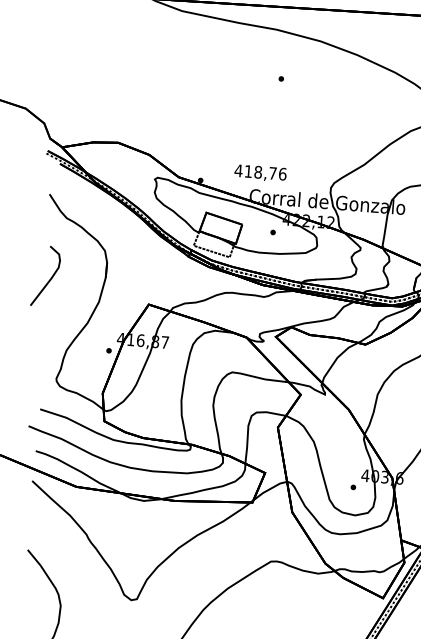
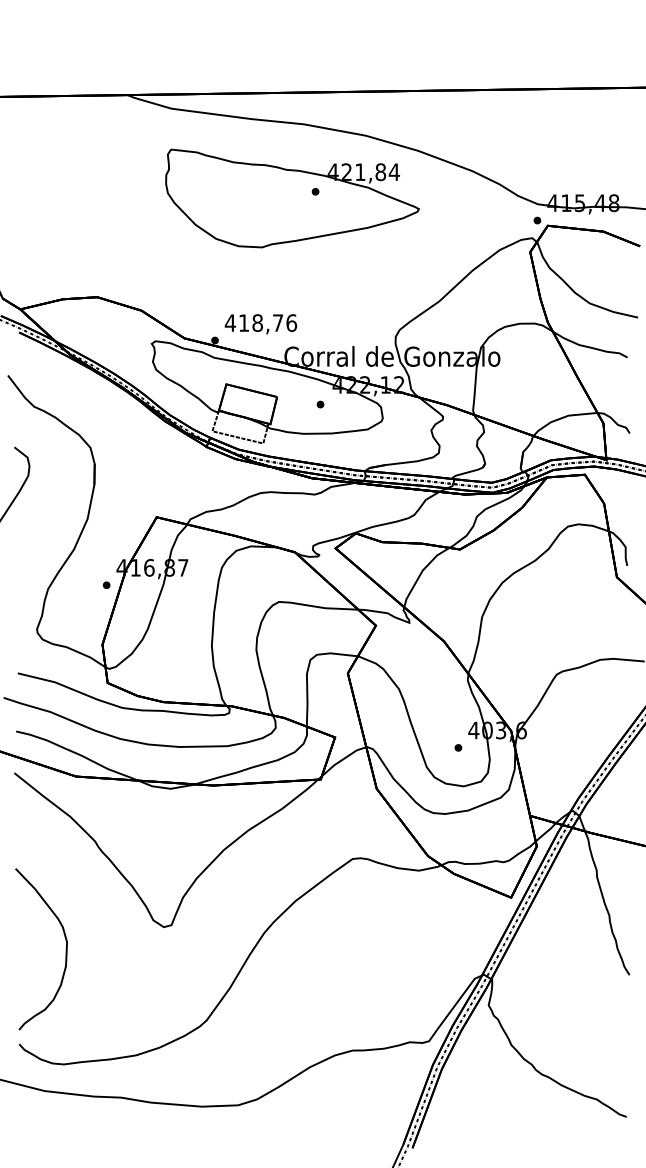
part: (264, 82) -> (292, 198), added
text: (260, 173) -> (260, 324), moved

